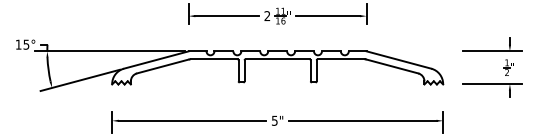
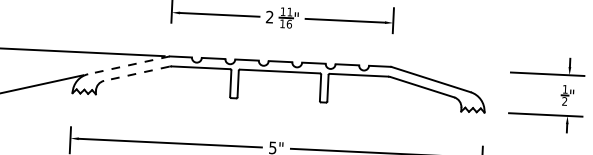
line: (156, 60) -> (129, 65), solid -> dashed
line: (162, 66) -> (136, 73), solid -> dashed

